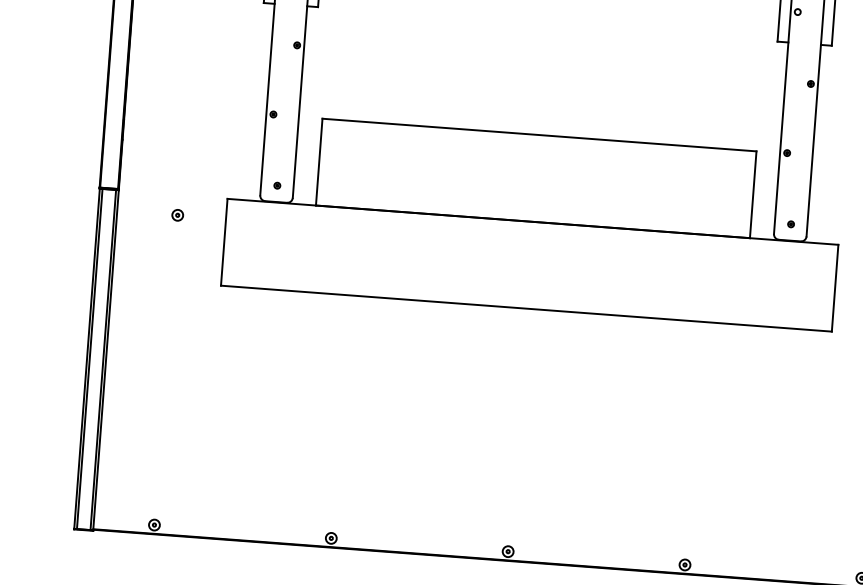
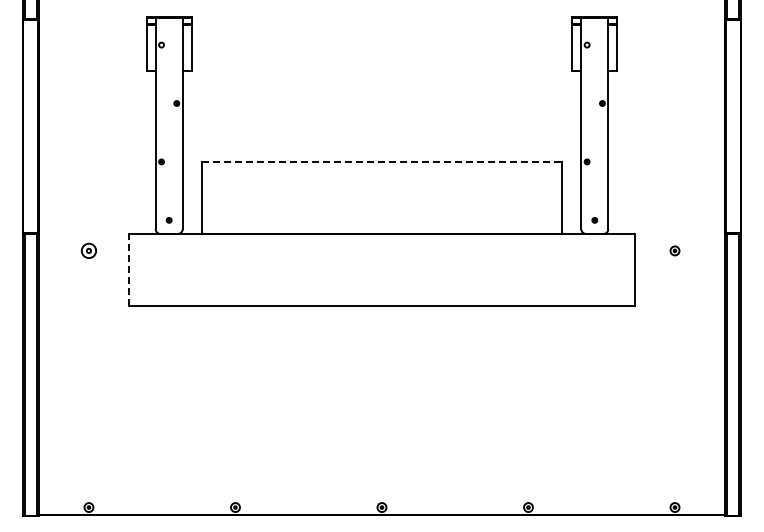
line: (540, 135) -> (382, 162), solid -> dashed
part: (177, 214) -> (88, 250), size x1.6
line: (223, 242) -> (128, 270), solid -> dashed

